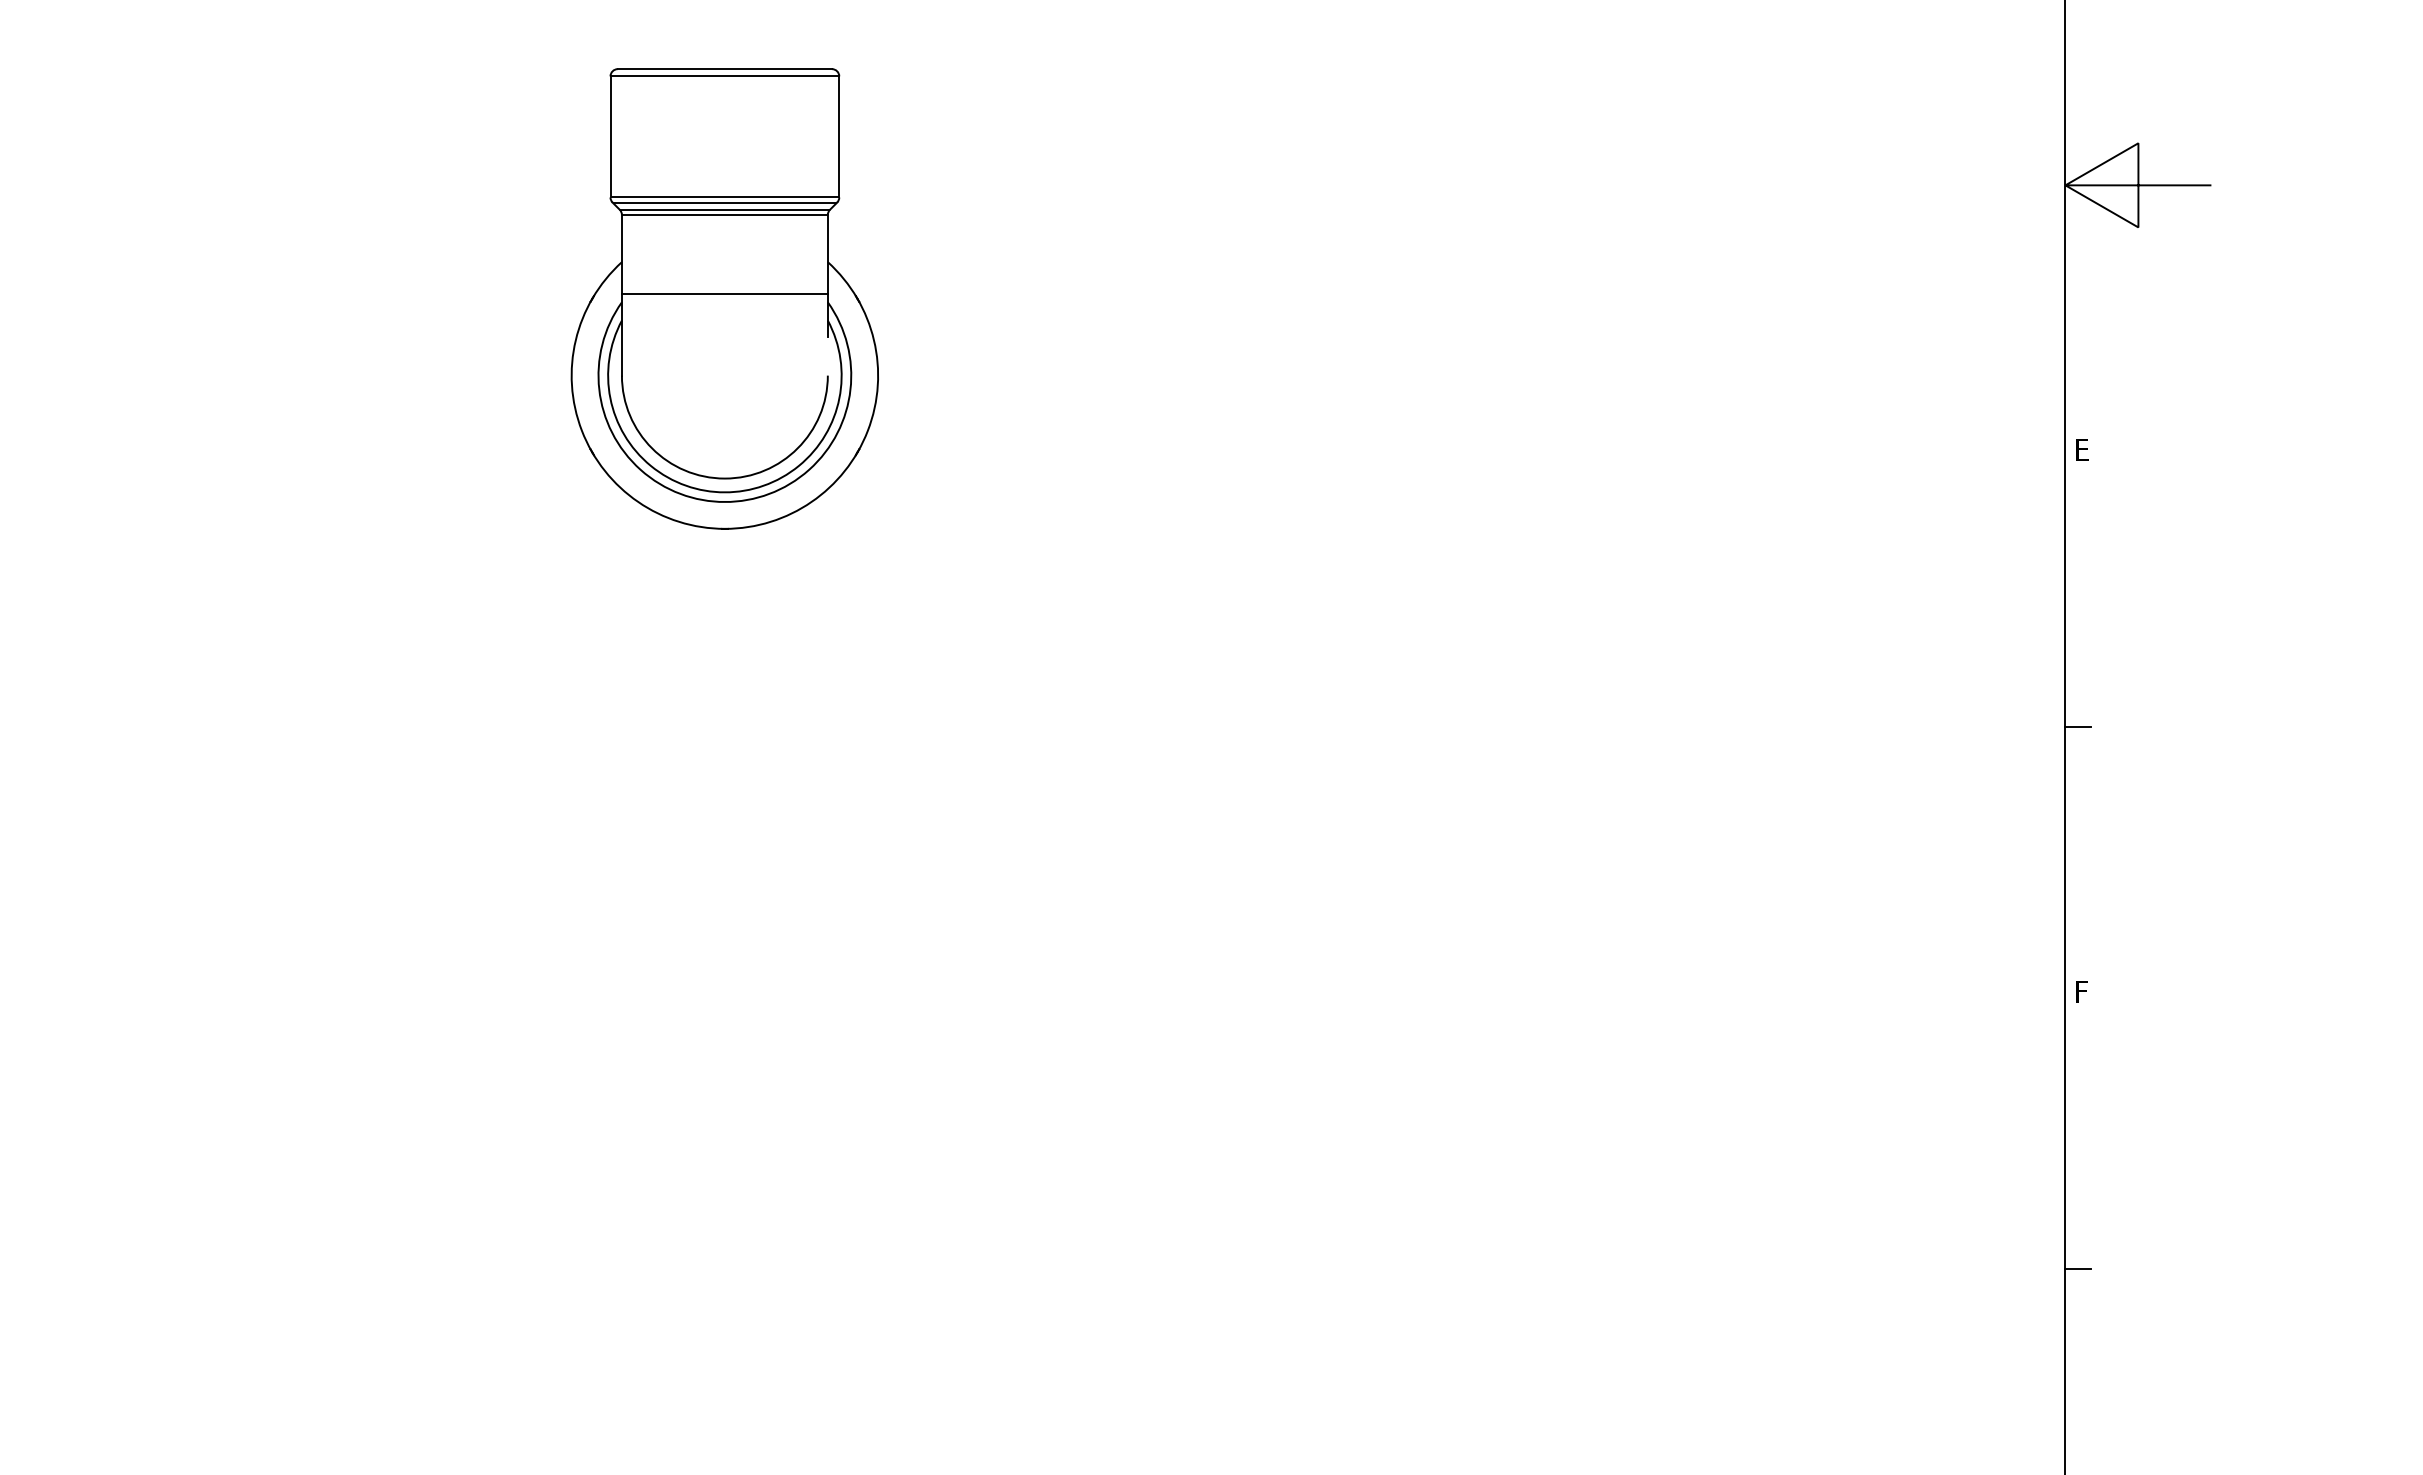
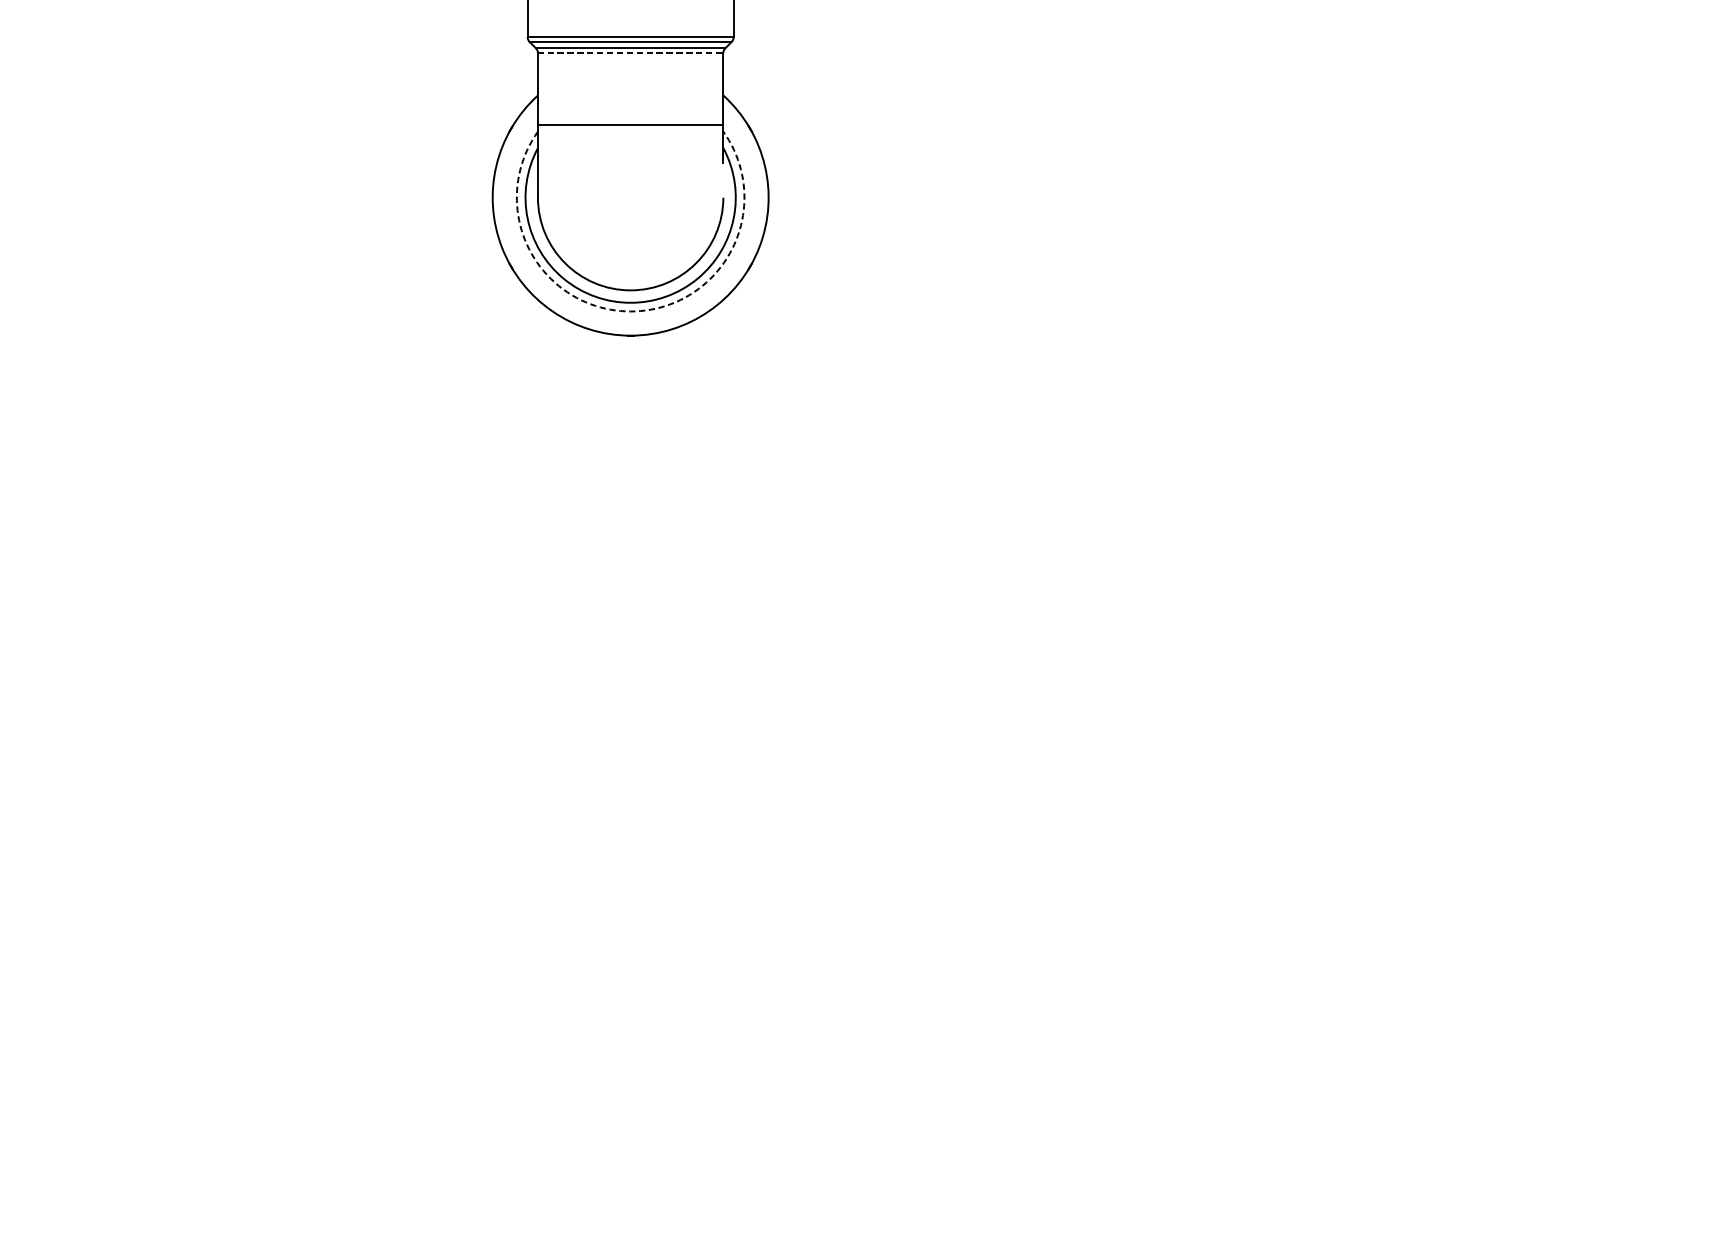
line: (724, 214) -> (630, 52), solid -> dashed
arc: (724, 502) -> (630, 311), solid -> dashed

